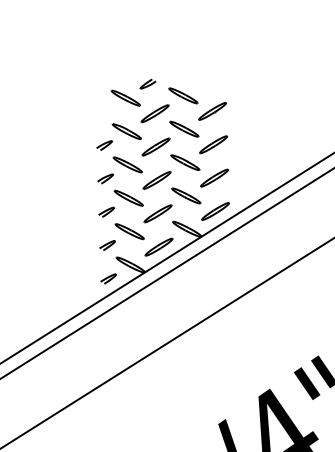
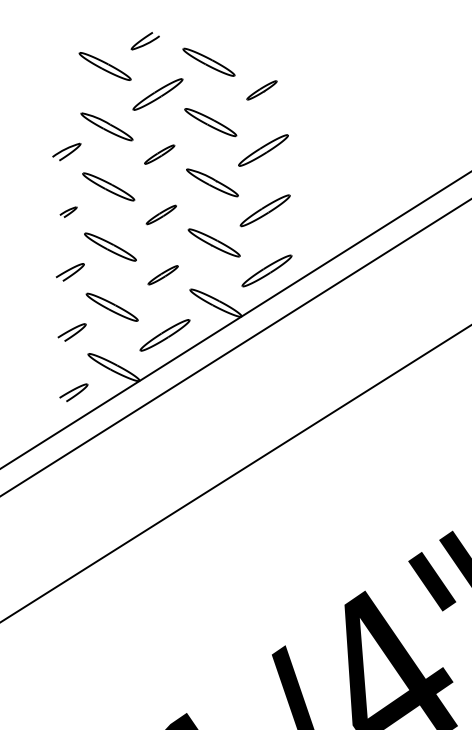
part: (212, 111) -> (261, 90), size x0.6
part: (155, 146) -> (158, 153), size x0.6
part: (105, 178) -> (68, 211), size x0.6
part: (156, 180) -> (160, 215), size x0.6
part: (157, 213) -> (162, 274), size x0.6

